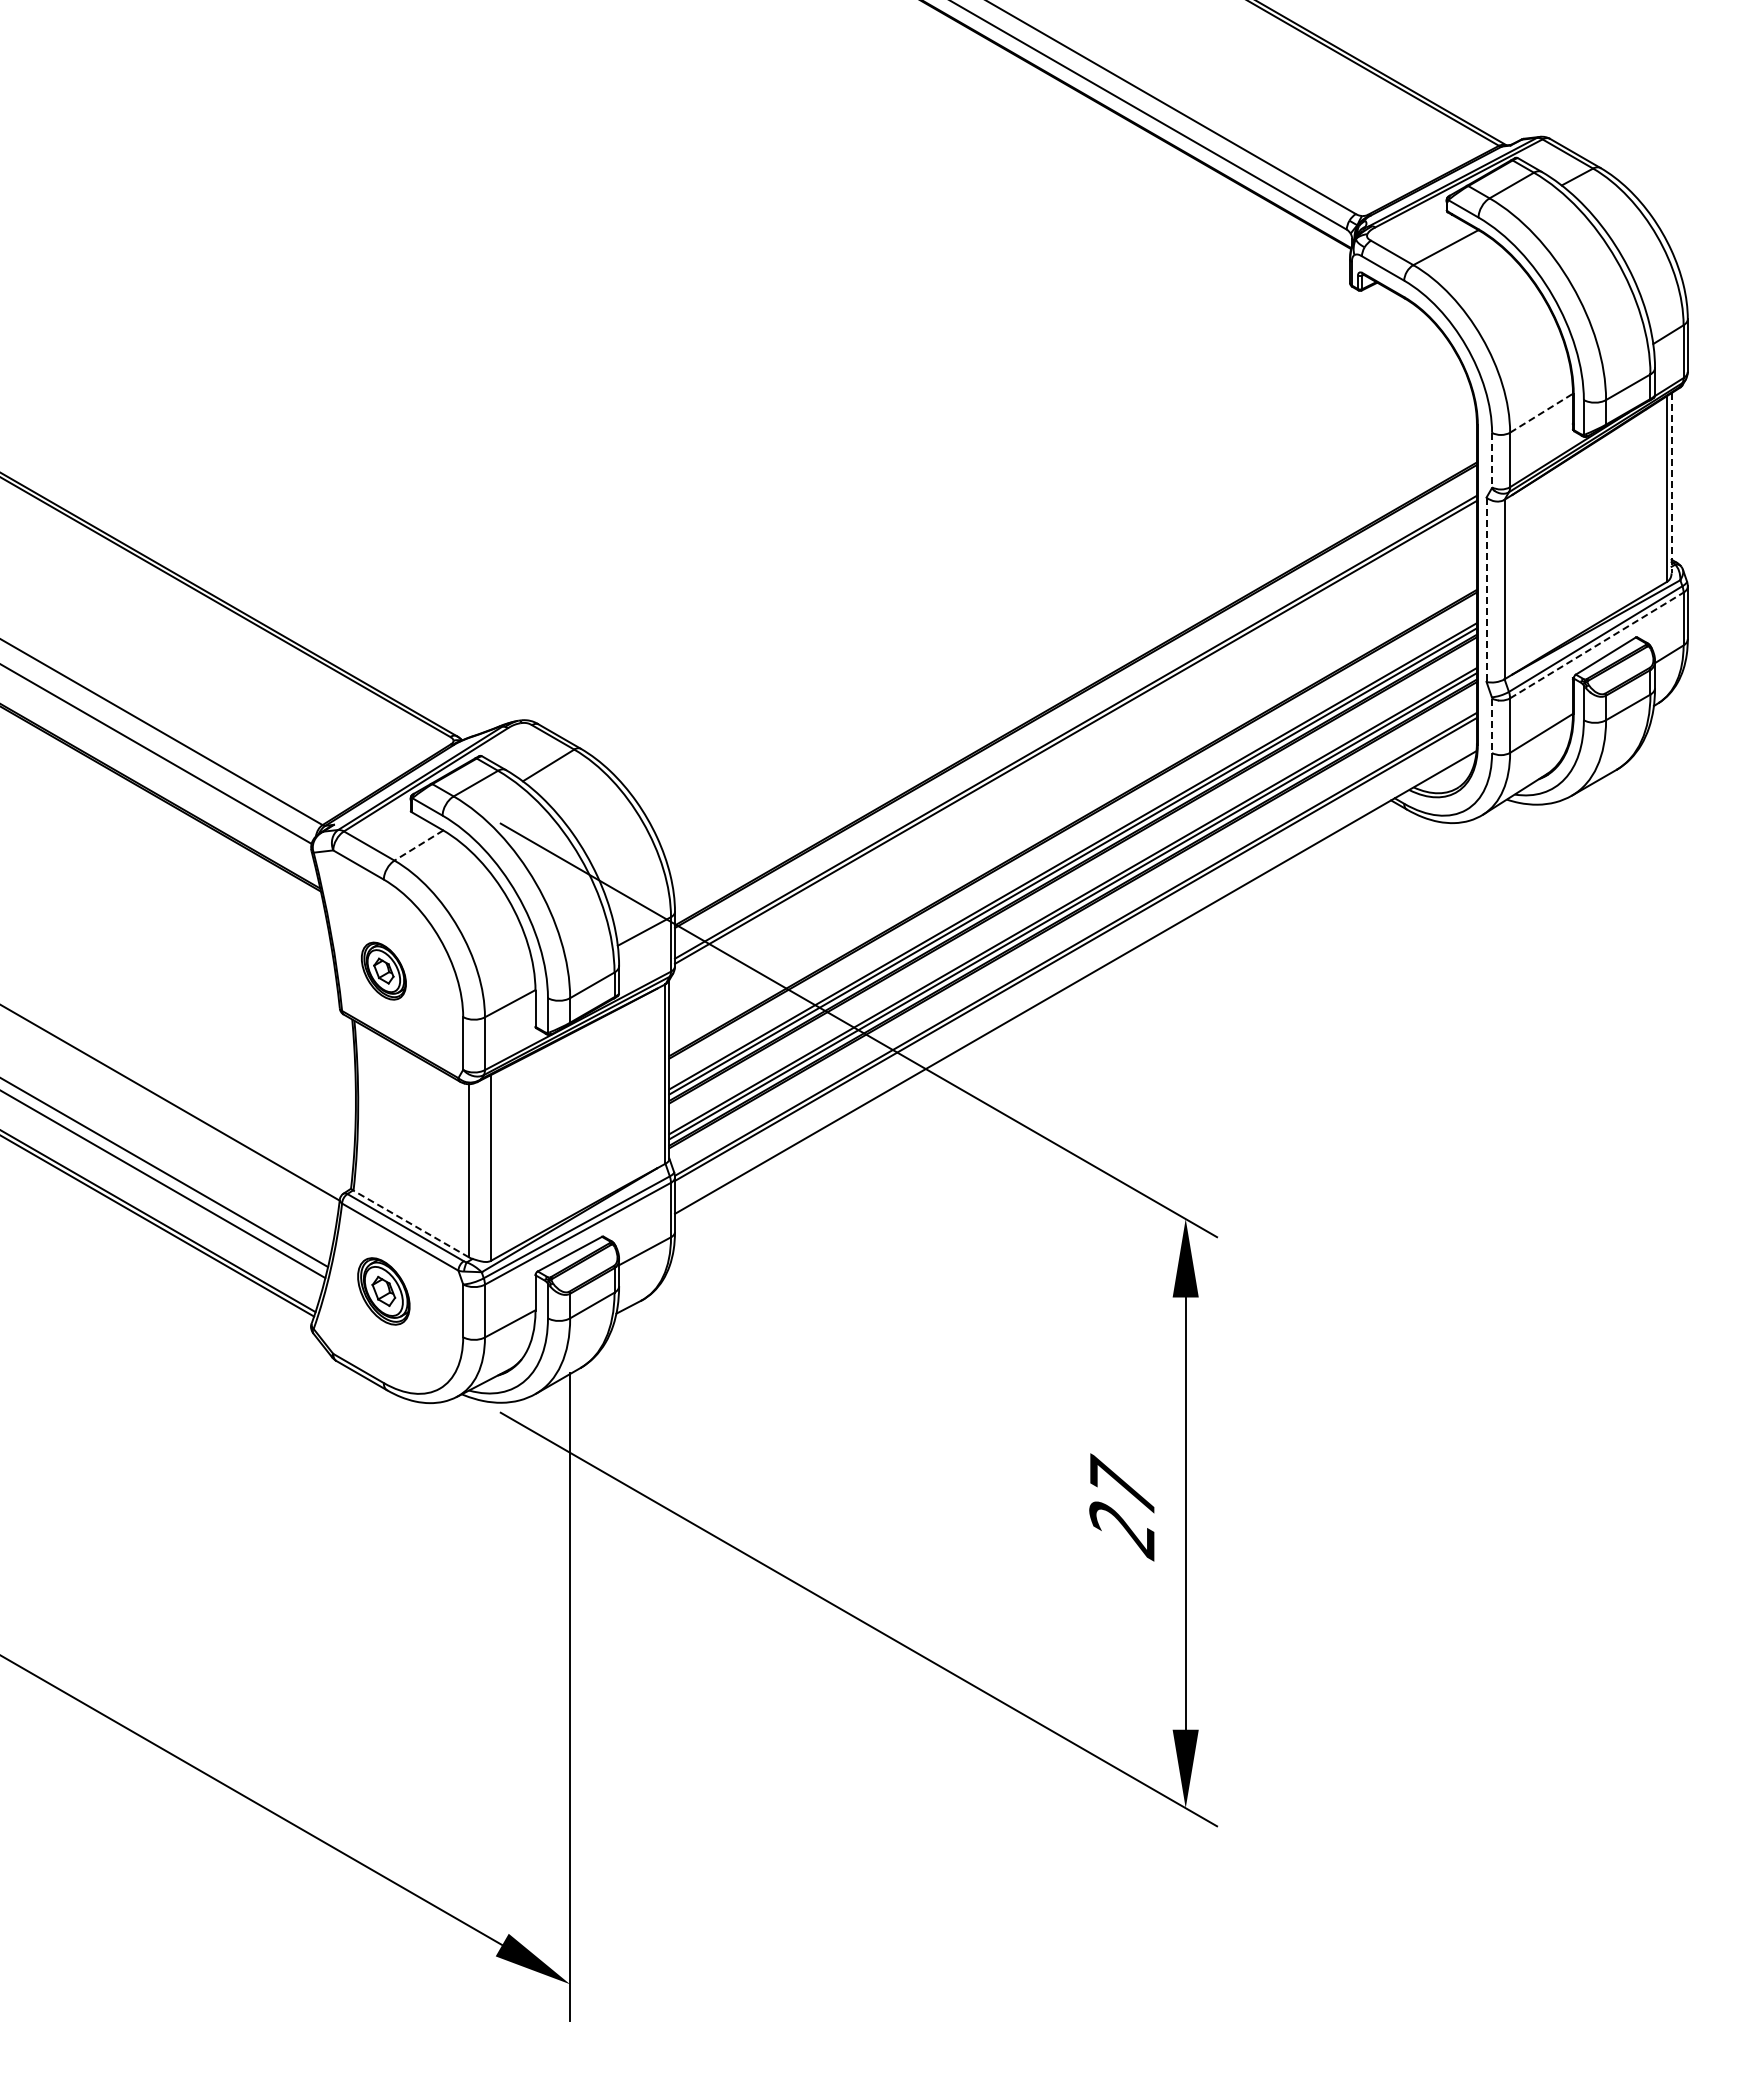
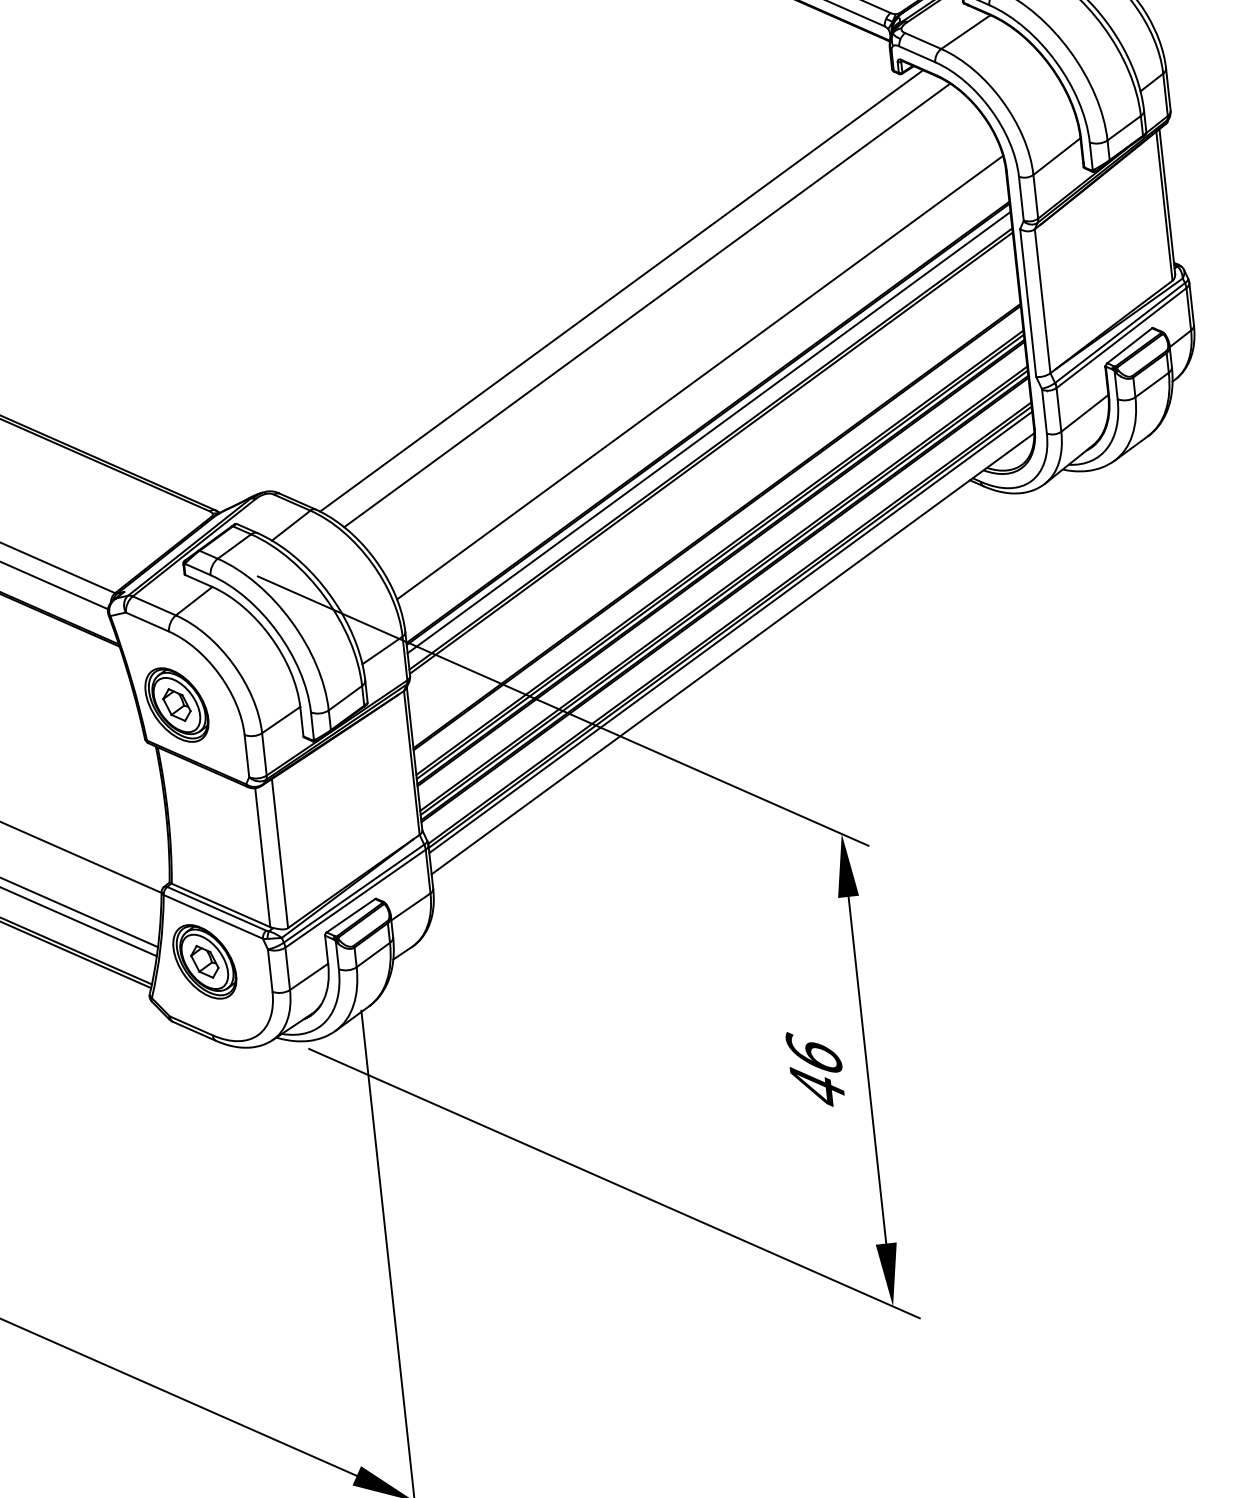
line: (1541, 413) -> (1056, 156), dashed -> solid
line: (1492, 460) -> (1021, 198), dashed -> solid
line: (1671, 483) -> (1167, 201), dashed -> solid
line: (987, 520) -> (621, 290), added
line: (1016, 541) -> (646, 305), added
line: (1486, 590) -> (1028, 303), dashed -> solid
line: (1072, 637) -> (700, 377), added
line: (1596, 645) -> (1121, 338), dashed -> solid
line: (1075, 706) -> (708, 432), added
line: (1492, 726) -> (1044, 412), dashed -> solid
line: (418, 845) -> (193, 601), dashed -> solid
line: (1075, 955) -> (730, 632), added
part: (383, 970) -> (176, 704), size x1.67
line: (411, 1224) -> (221, 905), dashed -> solid
part: (383, 1291) -> (204, 961), size x1.43
text: (1122, 1507) -> (816, 1070), 27 -> 46

